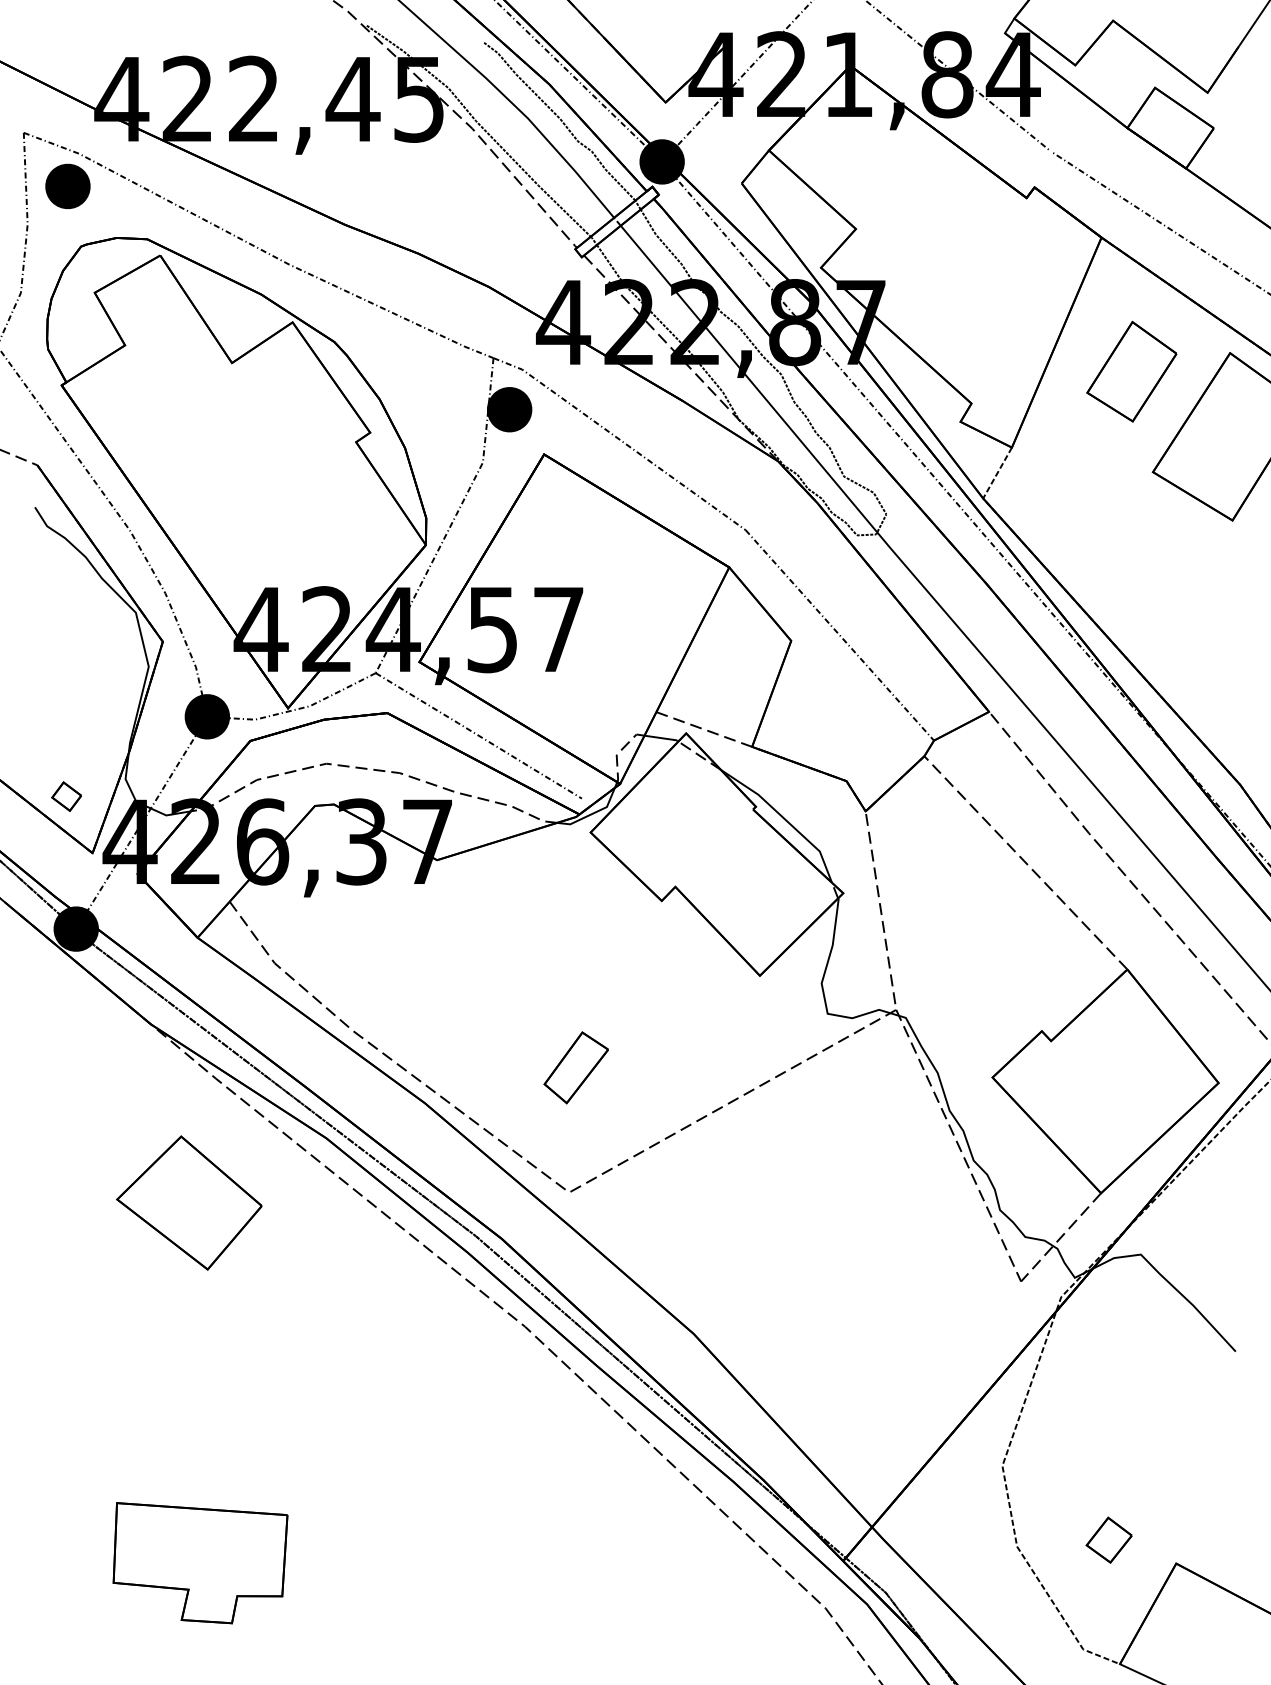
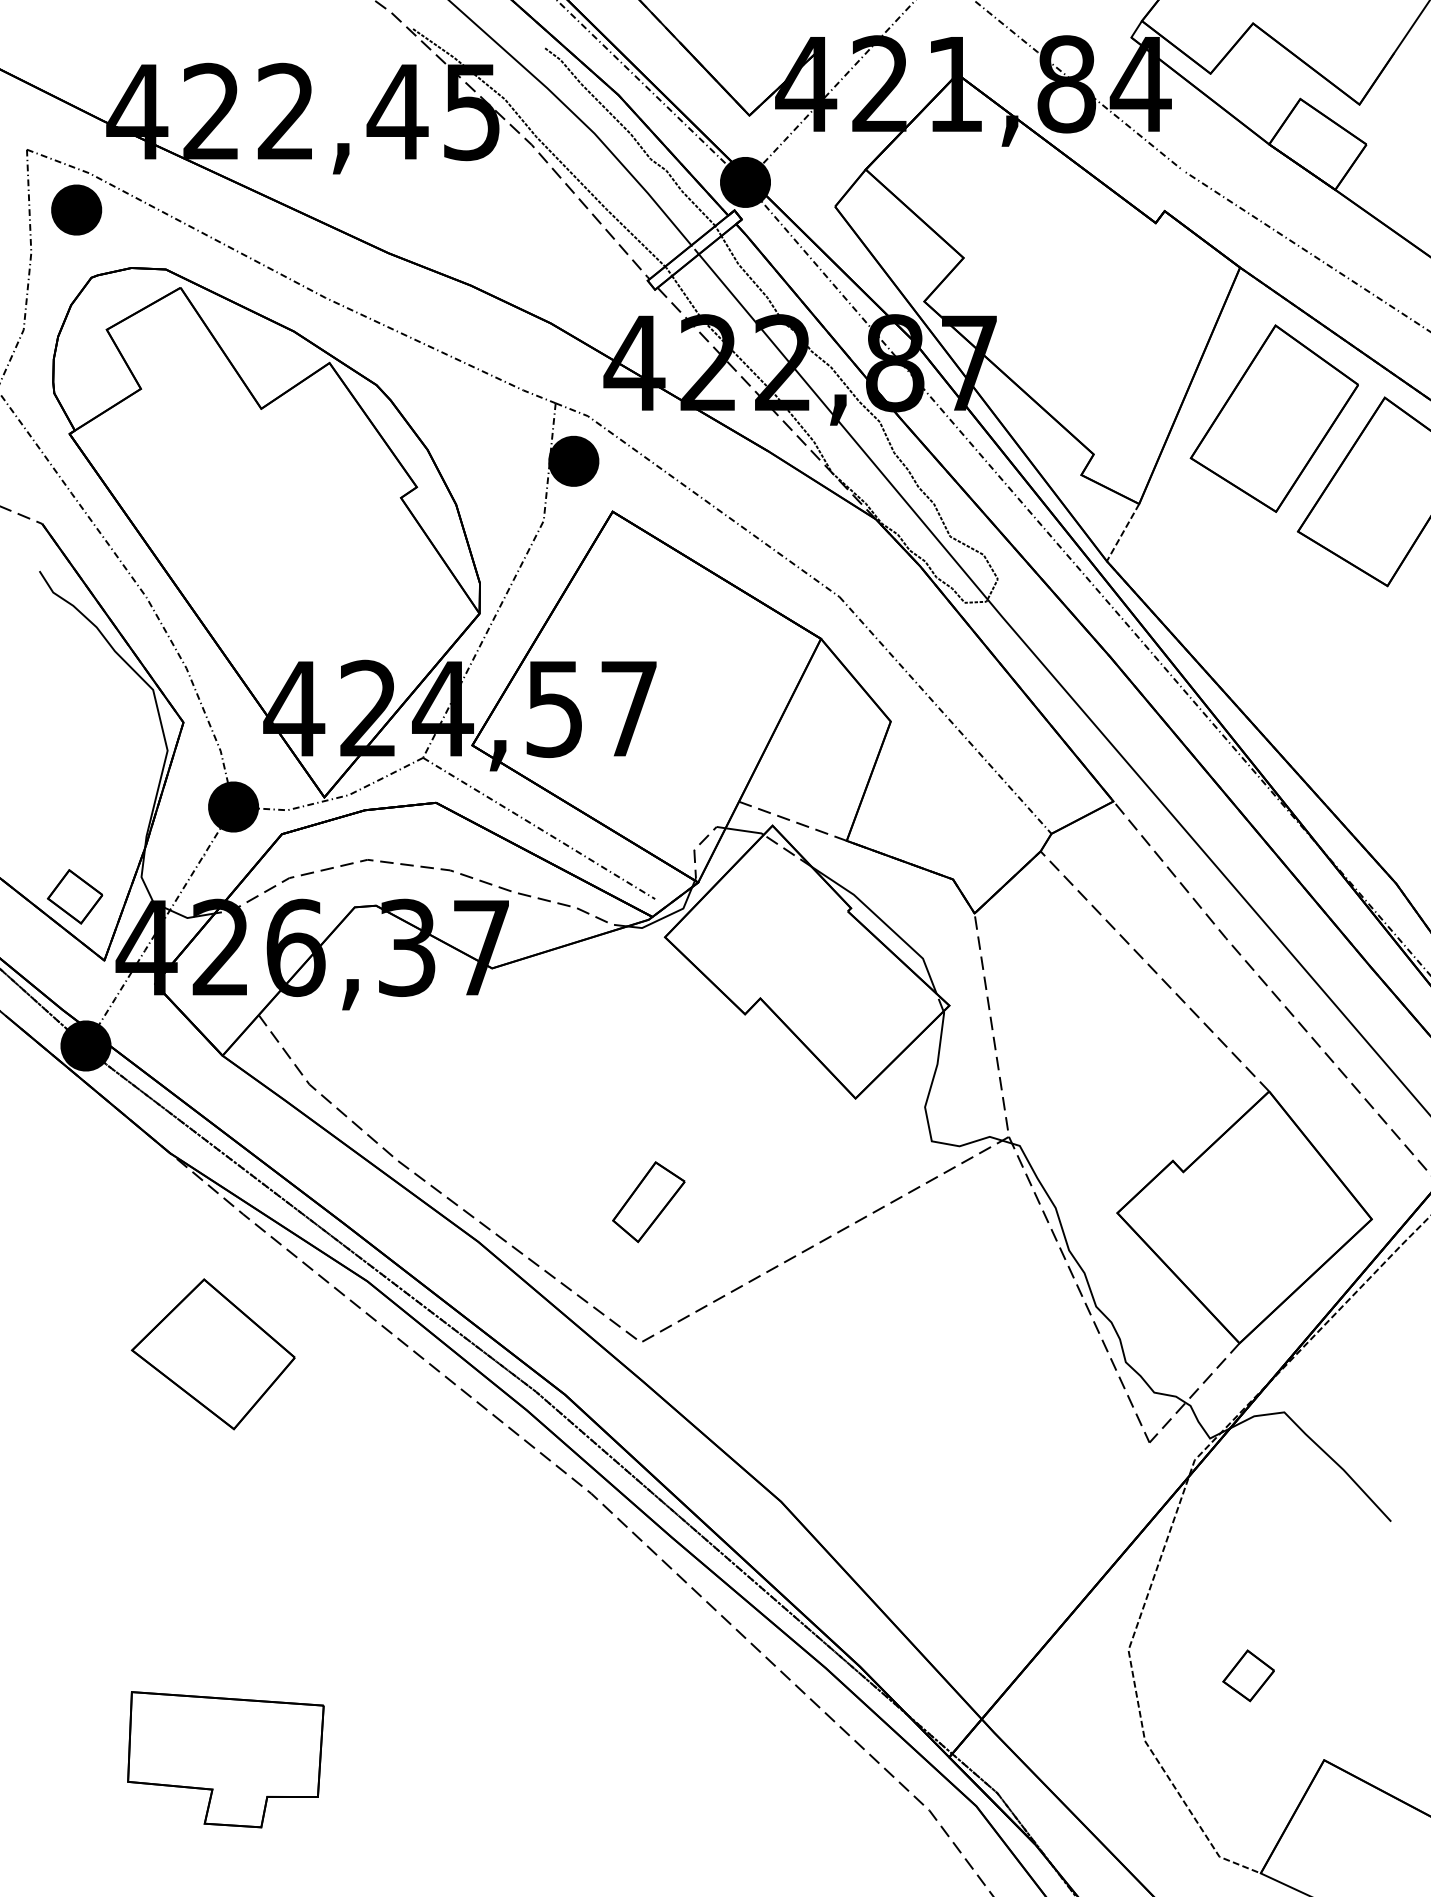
part: (1131, 371) -> (1273, 418), size x1.67
part: (66, 796) -> (75, 896), size x1.67
part: (1109, 1539) -> (1248, 1675), moved

